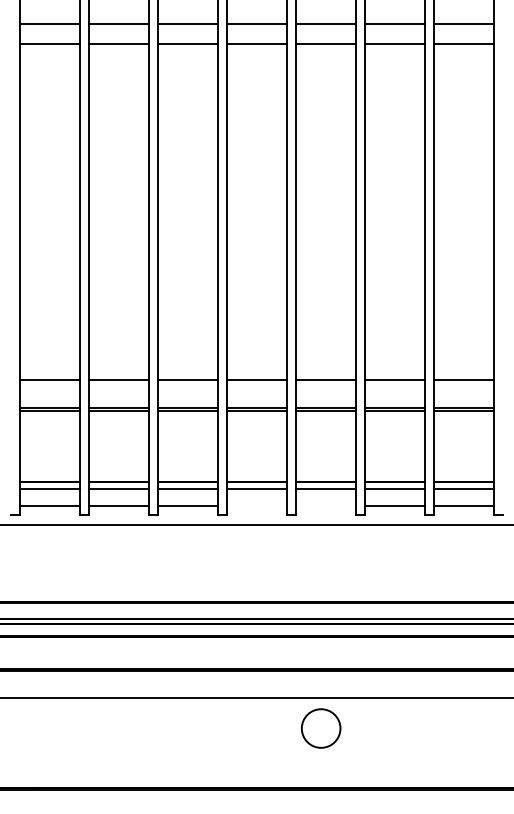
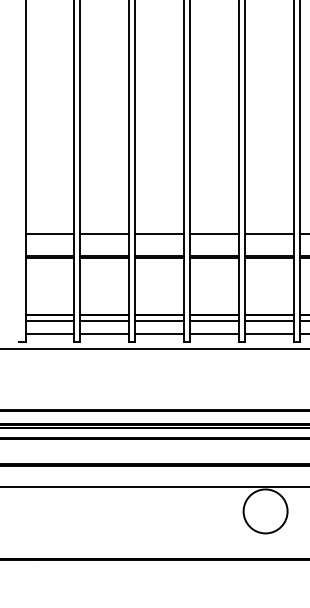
line: (256, 505) -> (214, 333), added
line: (325, 505) -> (269, 333), added
circle: (320, 728) -> (265, 511), size x1.43

